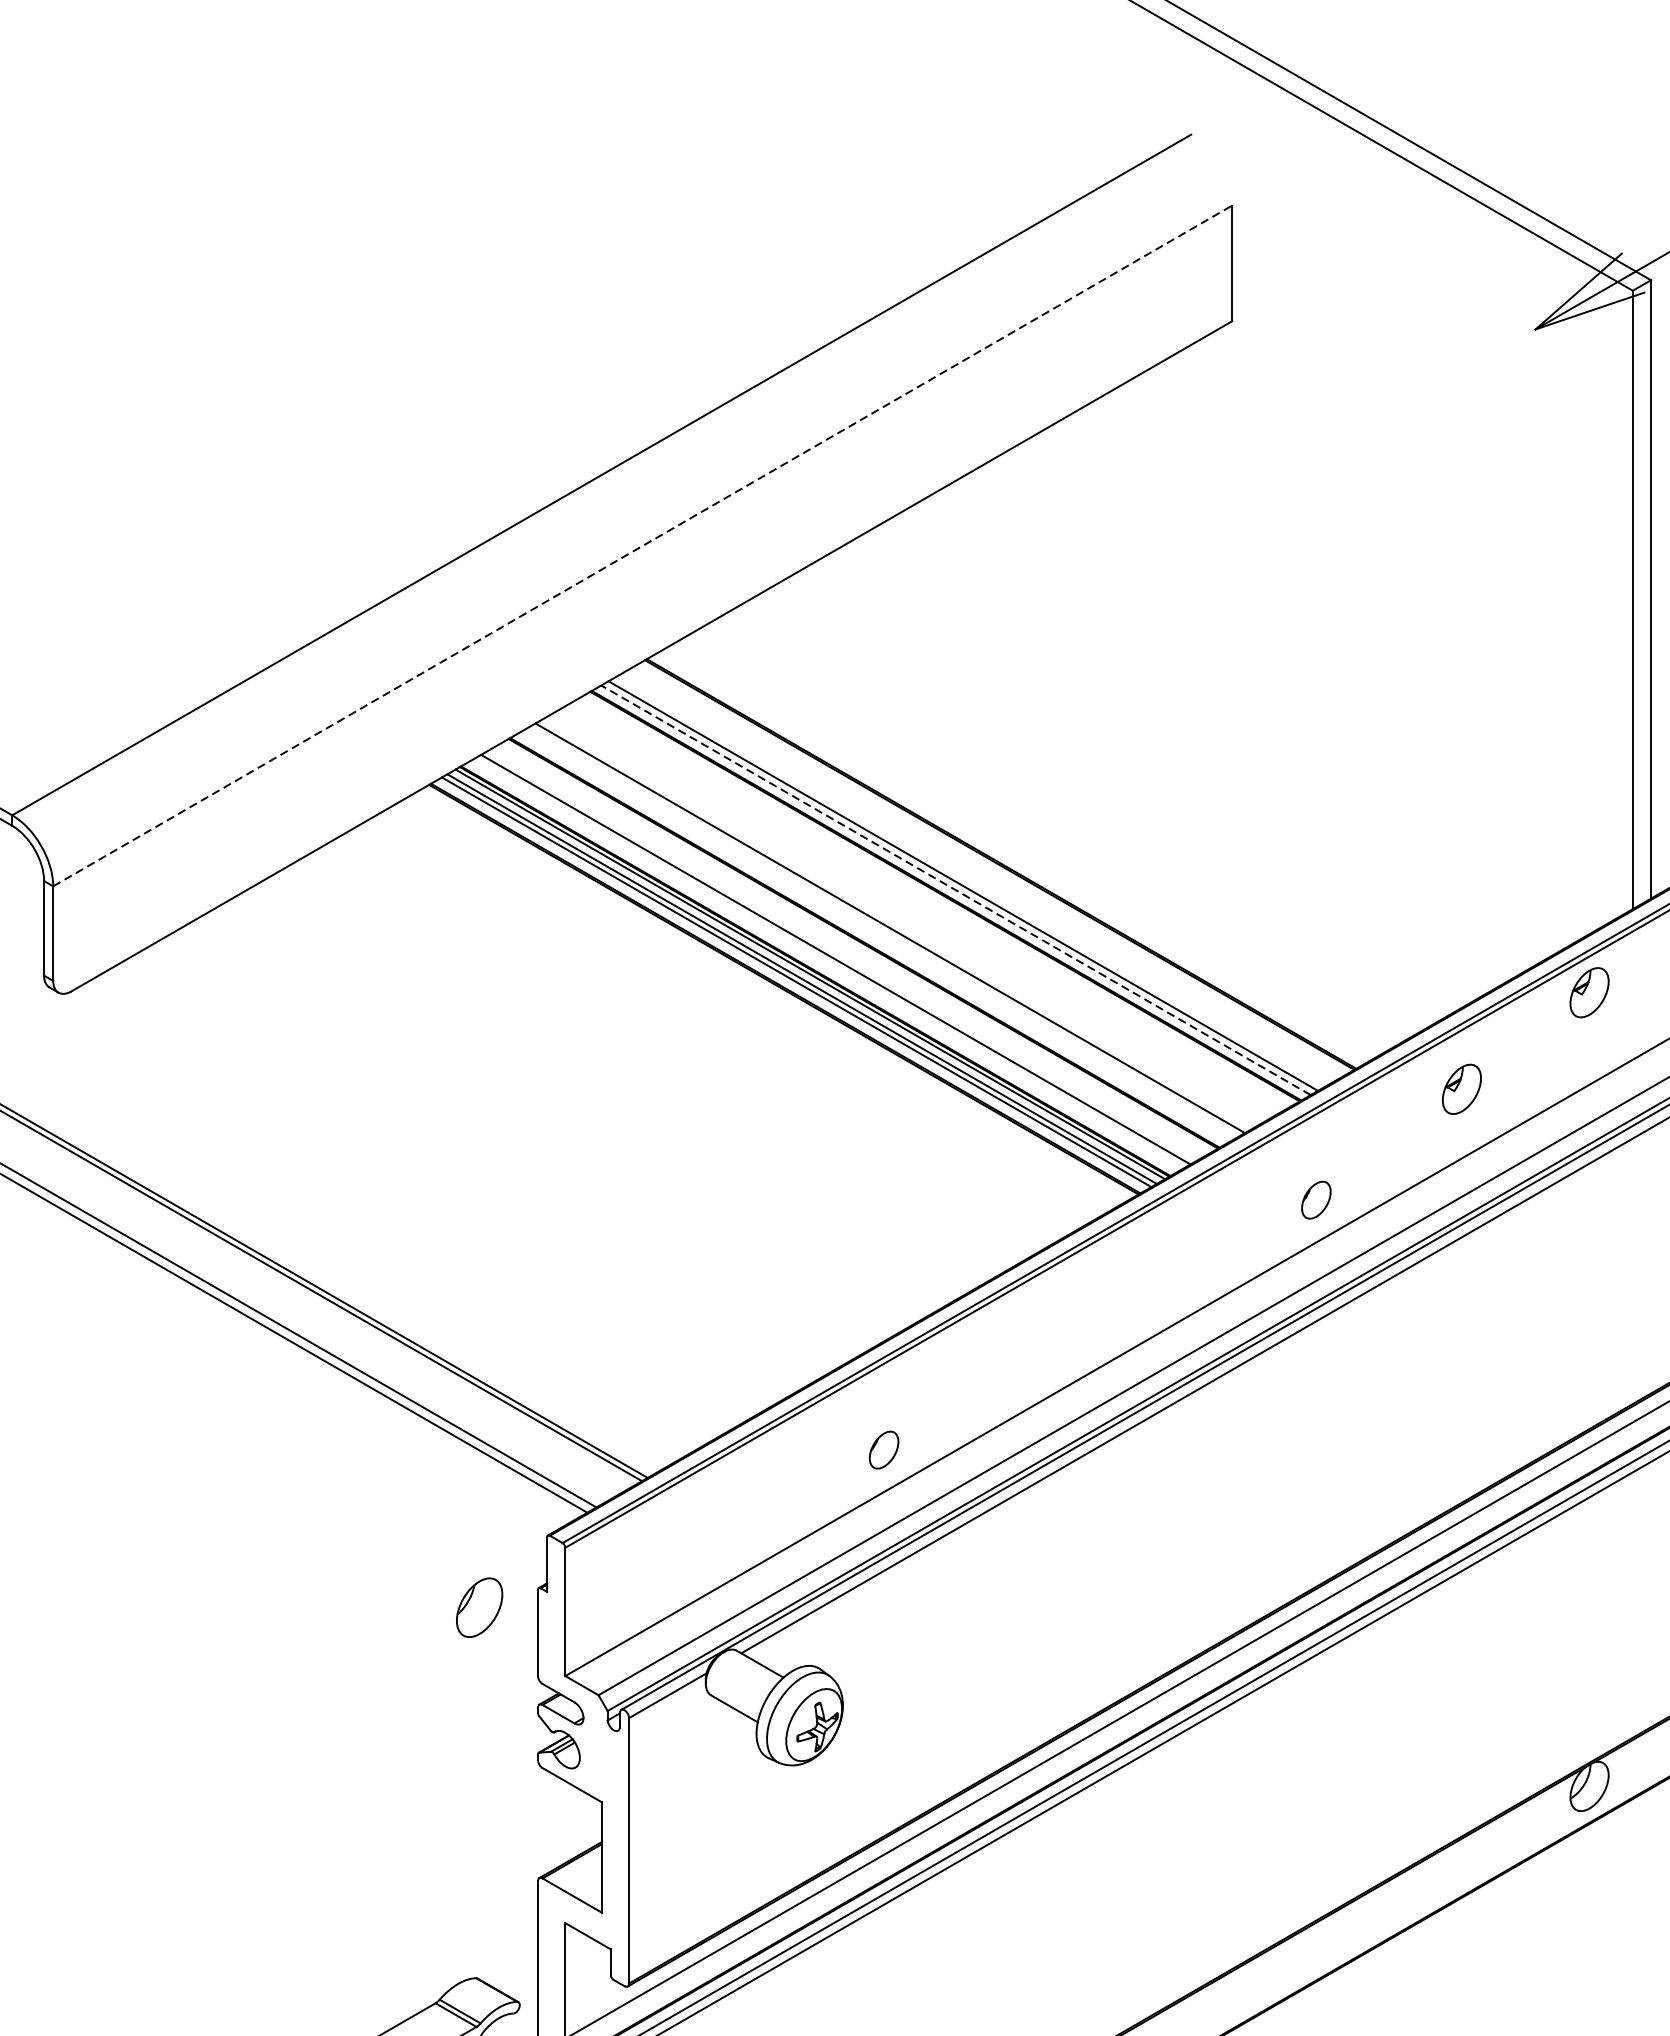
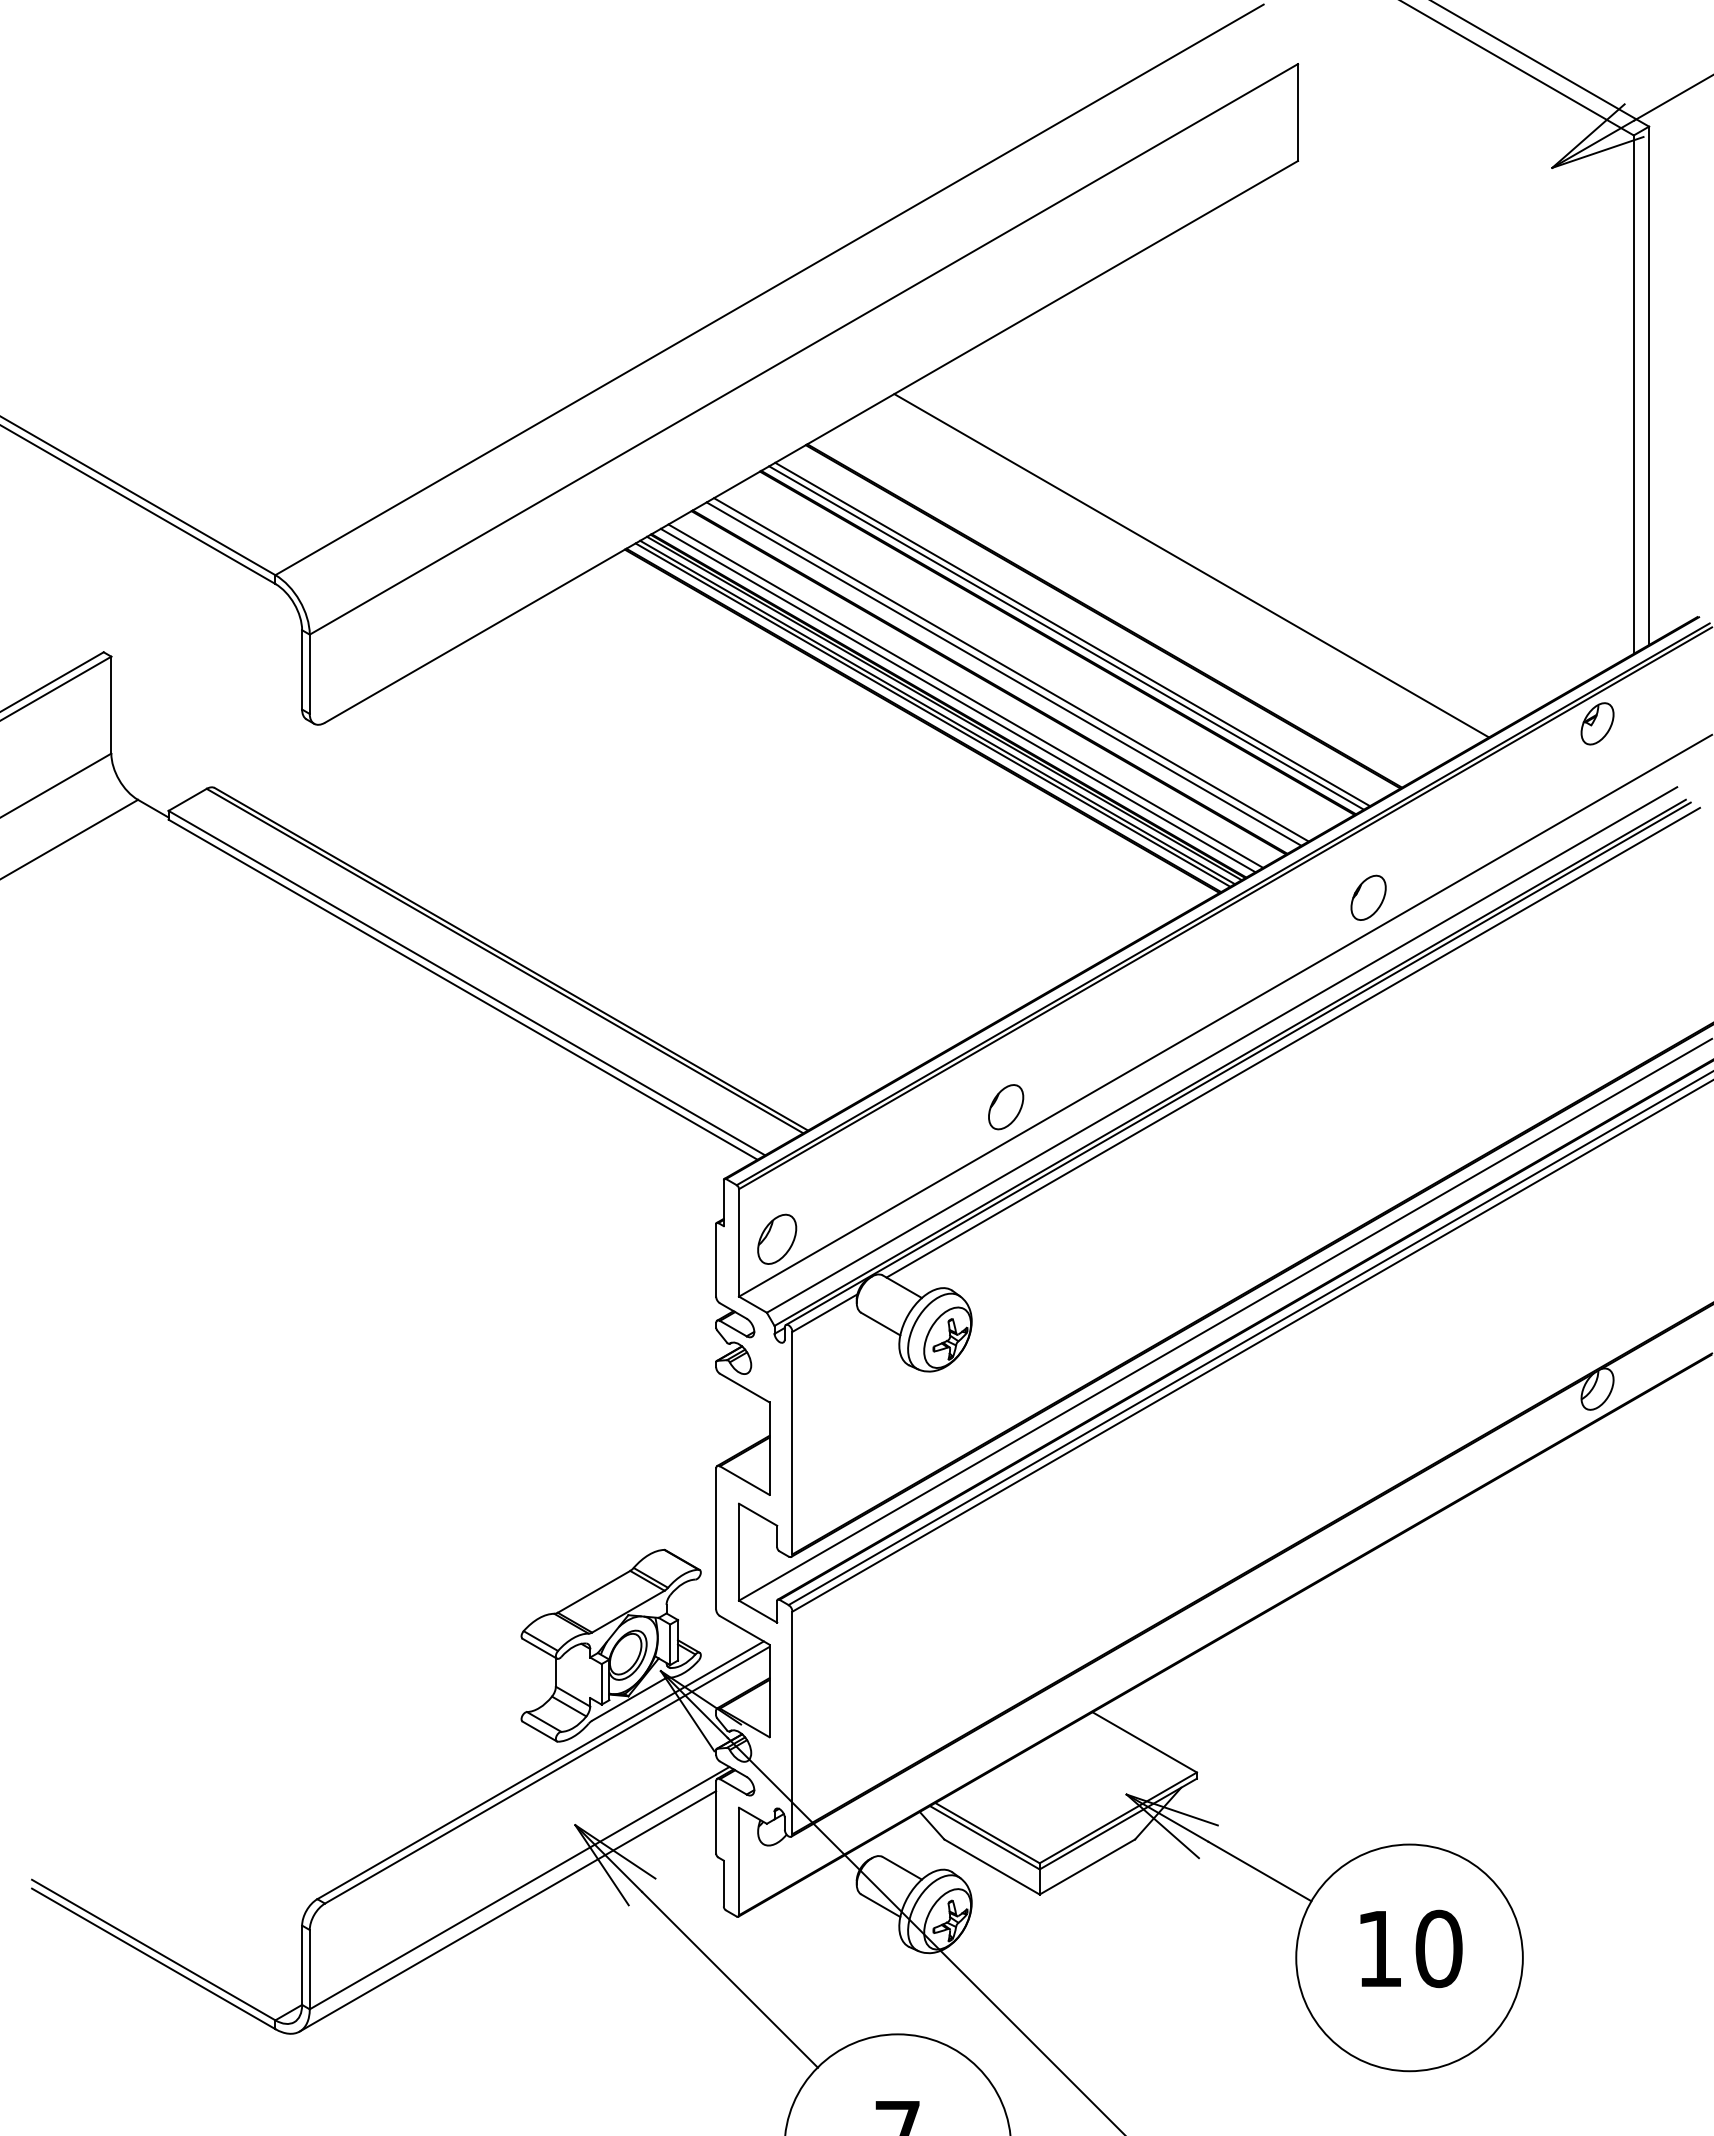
line: (642, 546) -> (803, 349), dashed -> solid
line: (1105, 803) -> (1191, 565), added
line: (955, 889) -> (1066, 637), dashed -> solid
line: (880, 932) -> (1003, 673), added
line: (825, 964) -> (957, 700), added
part: (1461, 1088) -> (1490, 804), removed
part: (1316, 1199) -> (1368, 897), size x1.43
part: (884, 1450) -> (1006, 1107), size x1.43
part: (479, 1606) -> (777, 1238), moved

